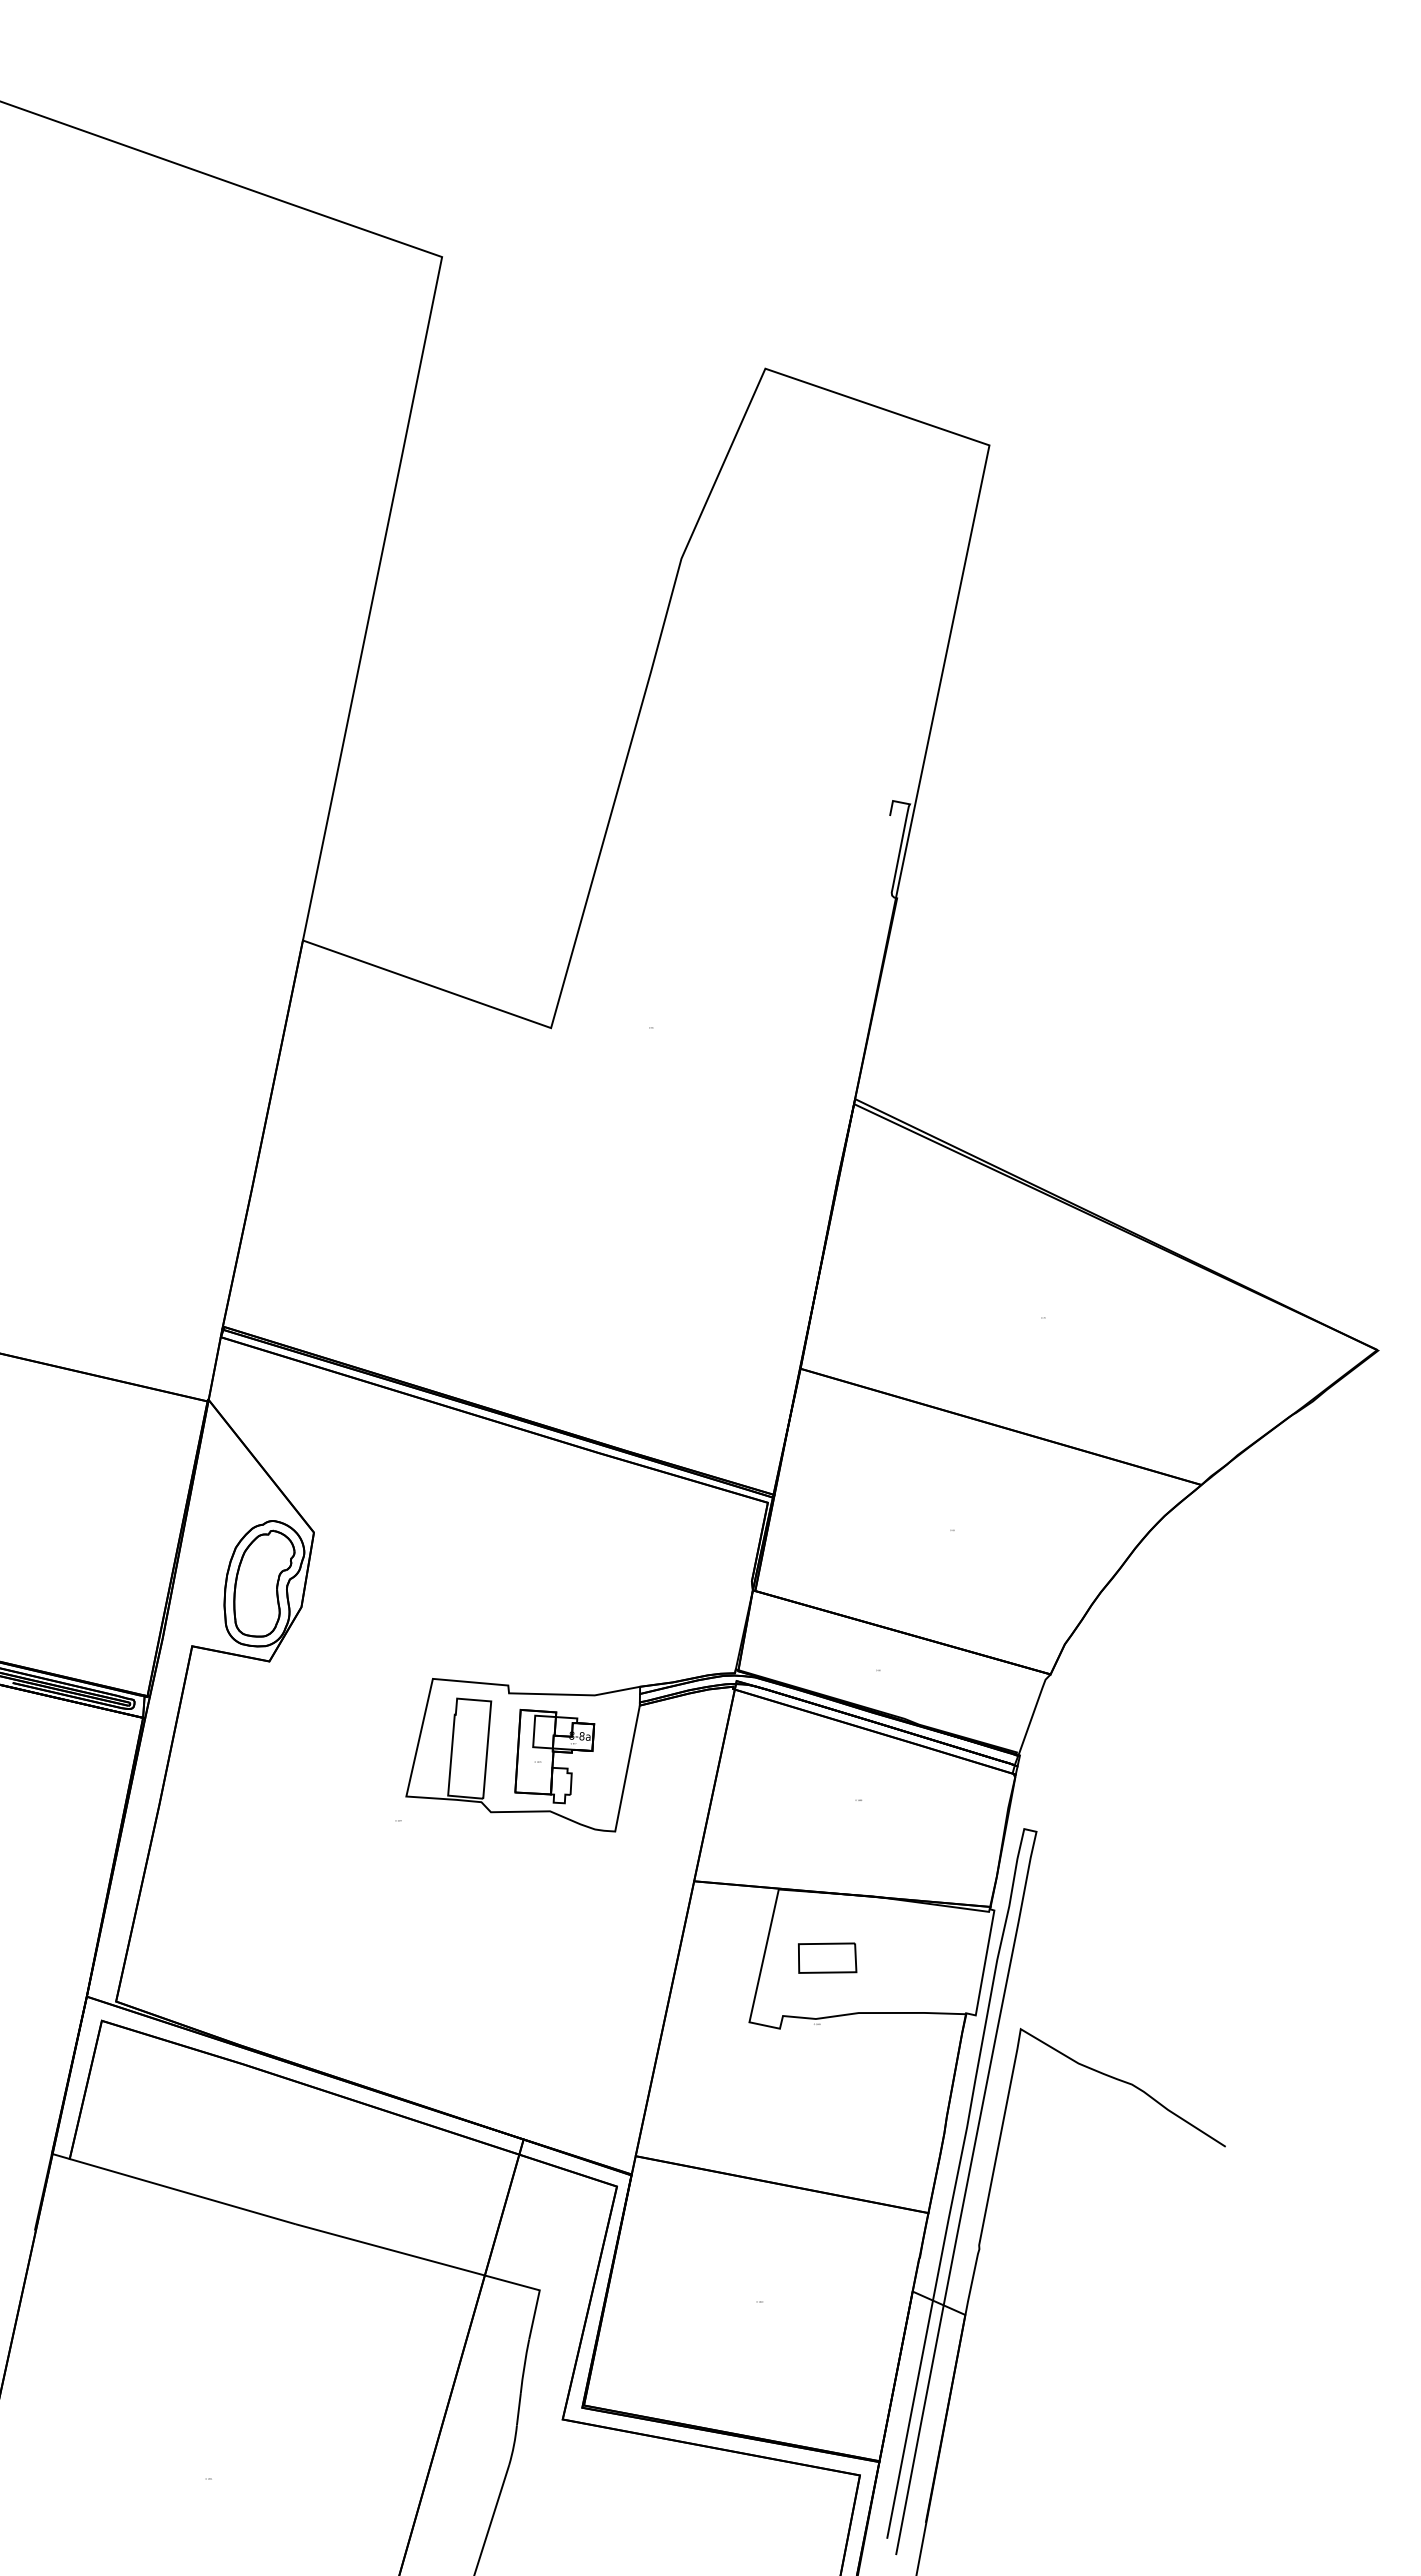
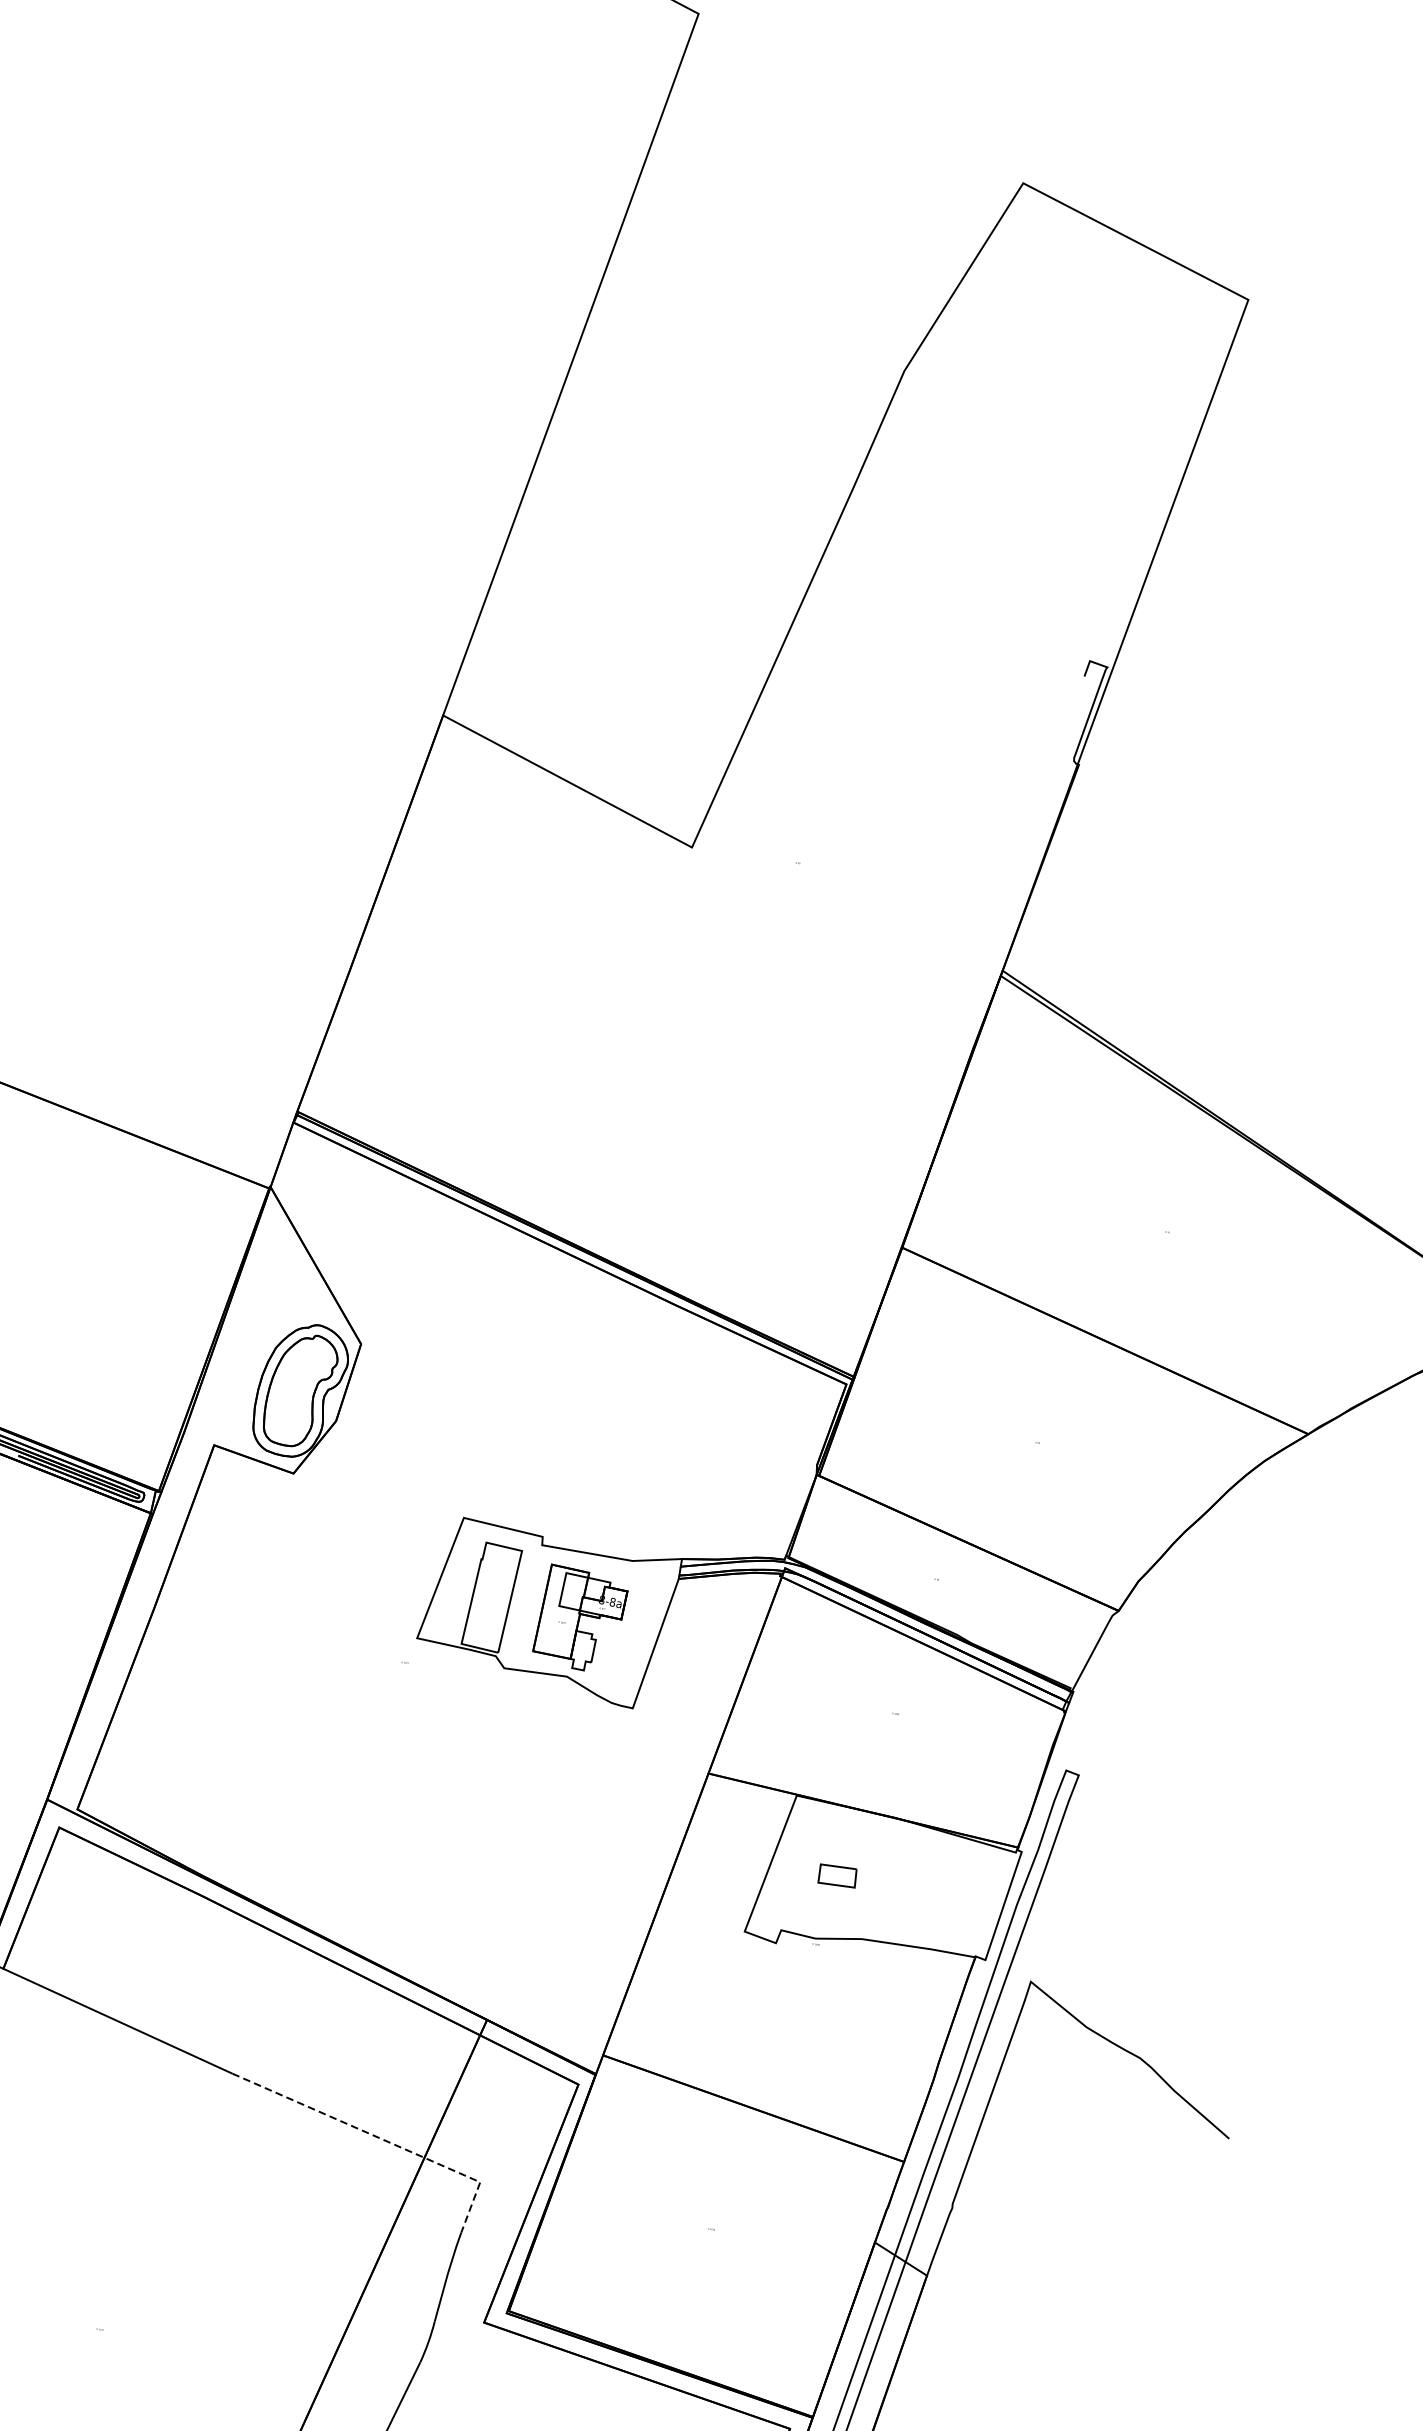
part: (827, 1957) -> (837, 1875), size x0.6
line: (443, 2264) -> (382, 2139), solid -> dashed

